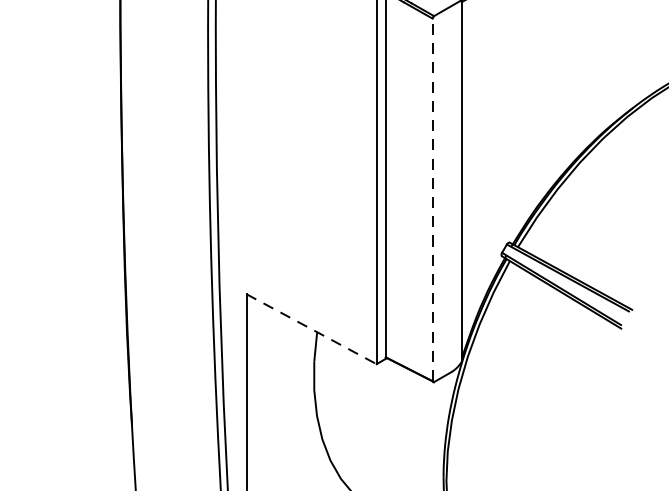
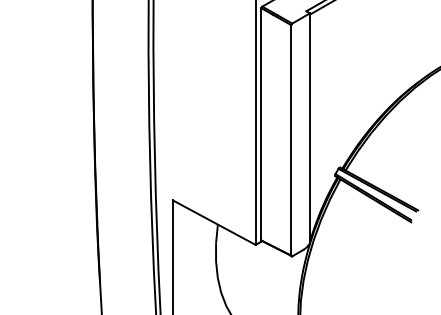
line: (432, 199) -> (291, 140), dashed -> solid
line: (311, 328) -> (214, 222), dashed -> solid

